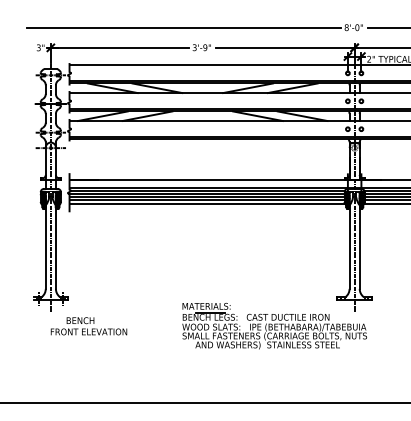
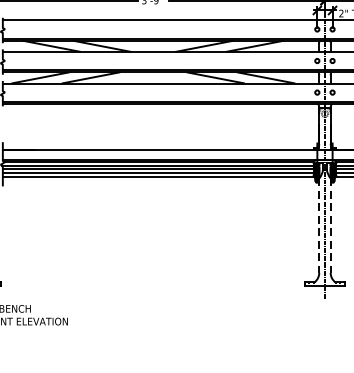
line: (349, 247) -> (319, 226), solid -> dashed
line: (359, 247) -> (330, 226), solid -> dashed
part: (274, 326) -> (234, 315), removed

